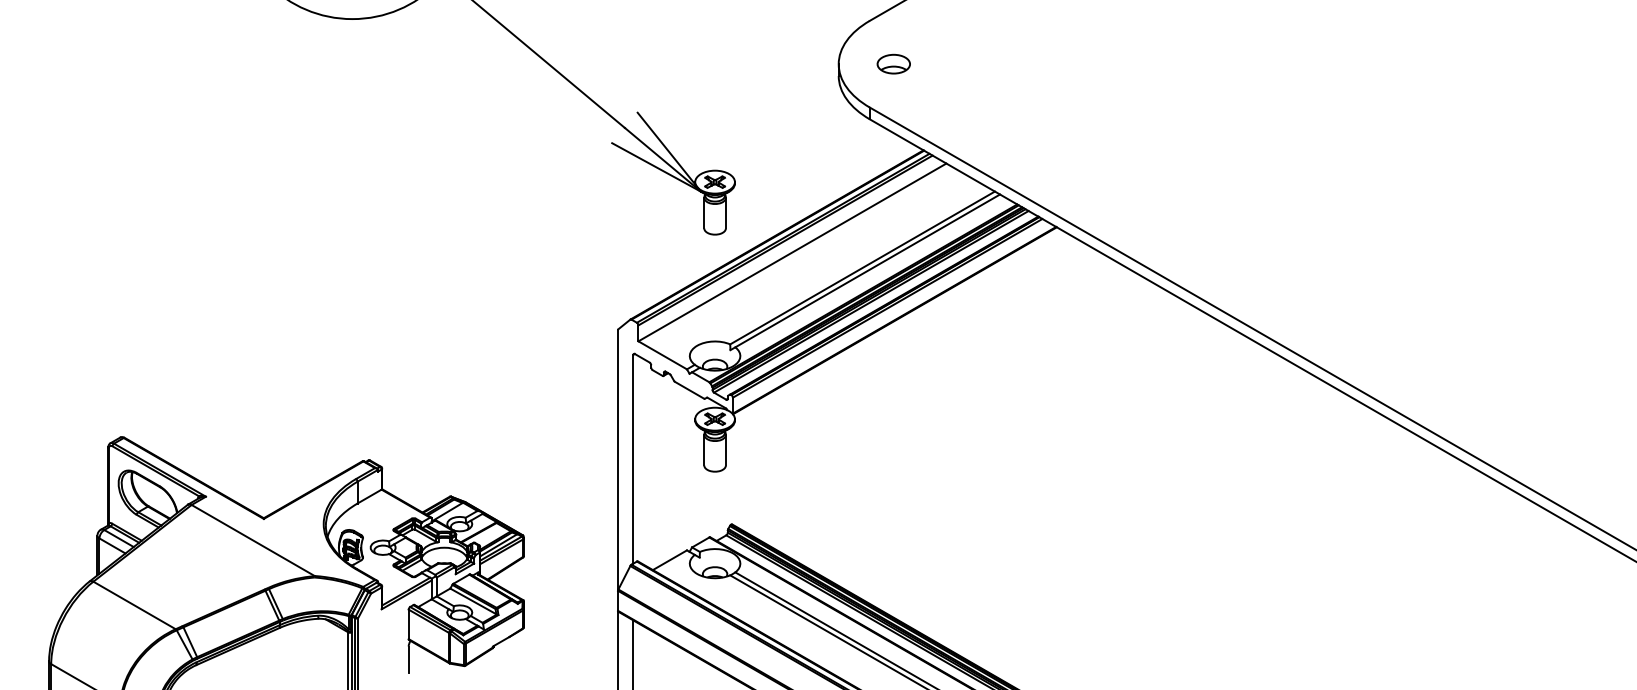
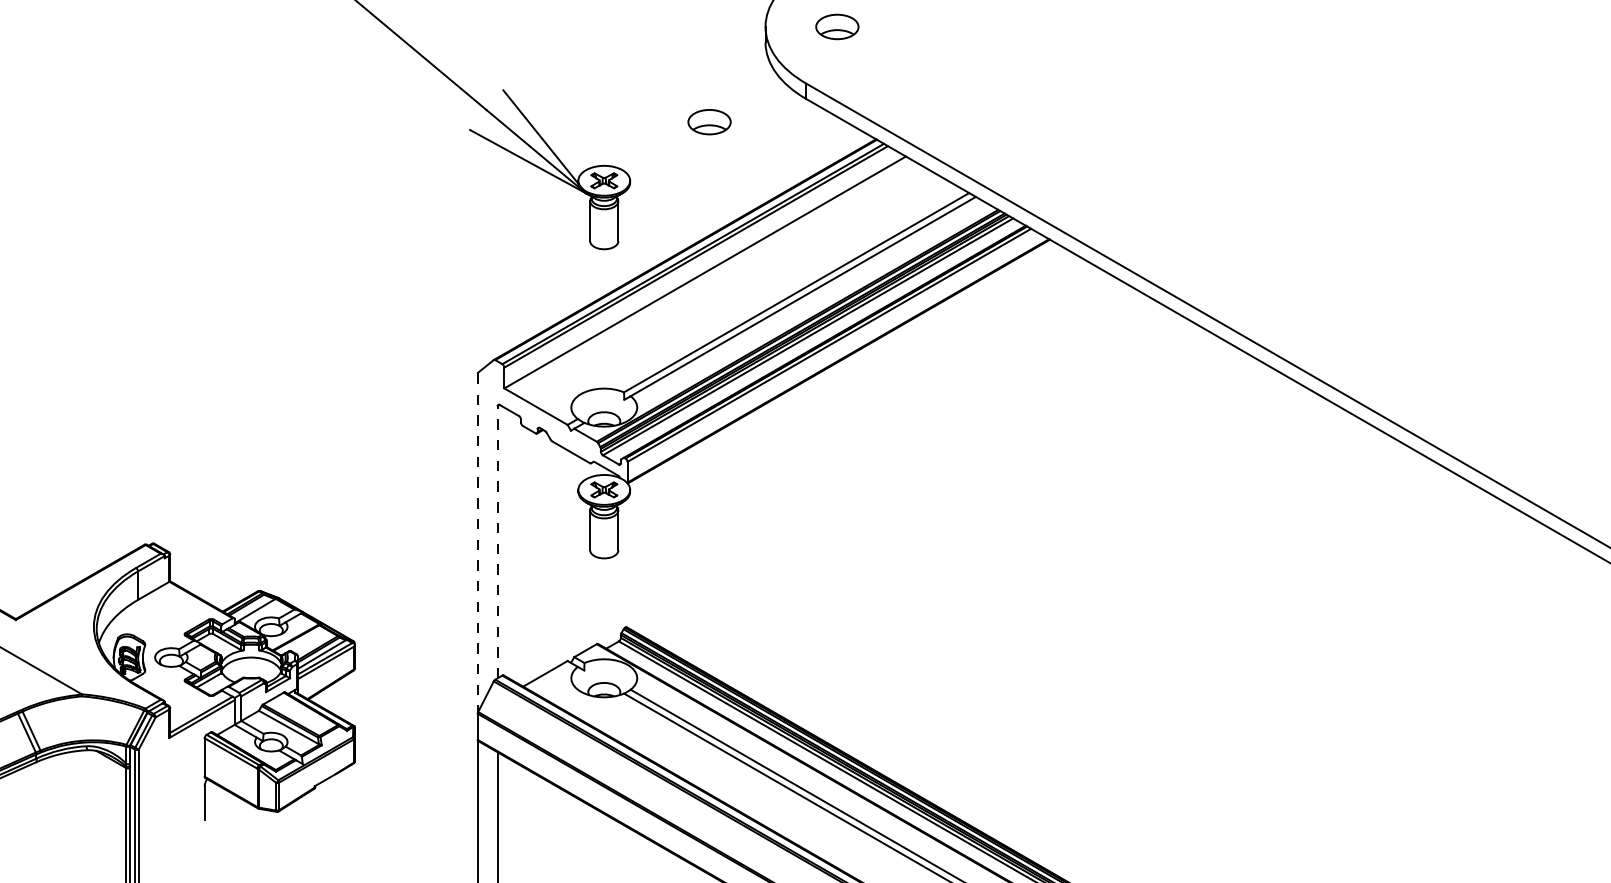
part: (795, 136) -> (709, 121), added
line: (633, 458) -> (497, 541), solid -> dashed
line: (618, 461) -> (478, 545), solid -> dashed

